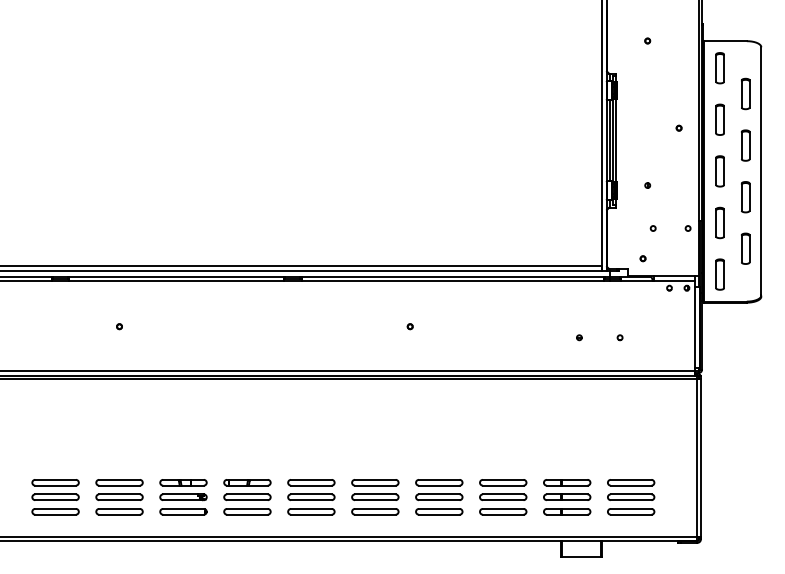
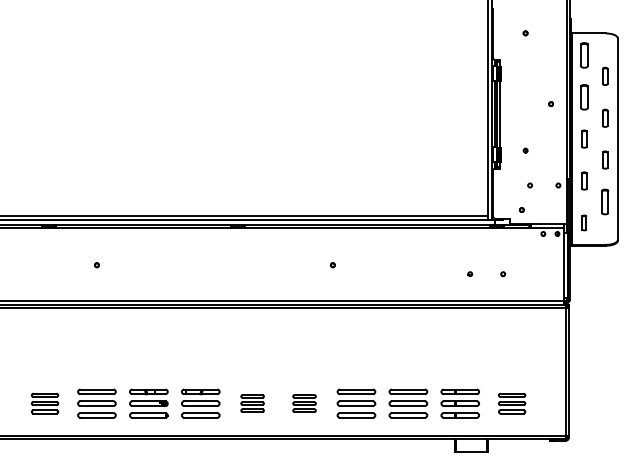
part: (746, 94) -> (605, 76), size x0.7
part: (746, 145) -> (605, 118), size x0.7
part: (720, 170) -> (584, 138), size x0.7
part: (746, 196) -> (605, 159), size x0.7
part: (720, 222) -> (584, 180), size x0.7
part: (720, 274) -> (584, 222), size x0.6
part: (54, 497) -> (44, 403), size x0.7
part: (311, 497) -> (252, 403), size x0.6
part: (375, 497) -> (304, 403), size x0.6
part: (630, 497) -> (511, 403), size x0.7

